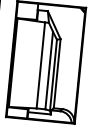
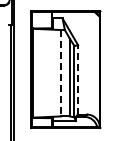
line: (40, 65) -> (60, 73), solid -> dashed
line: (57, 73) -> (78, 79), solid -> dashed

